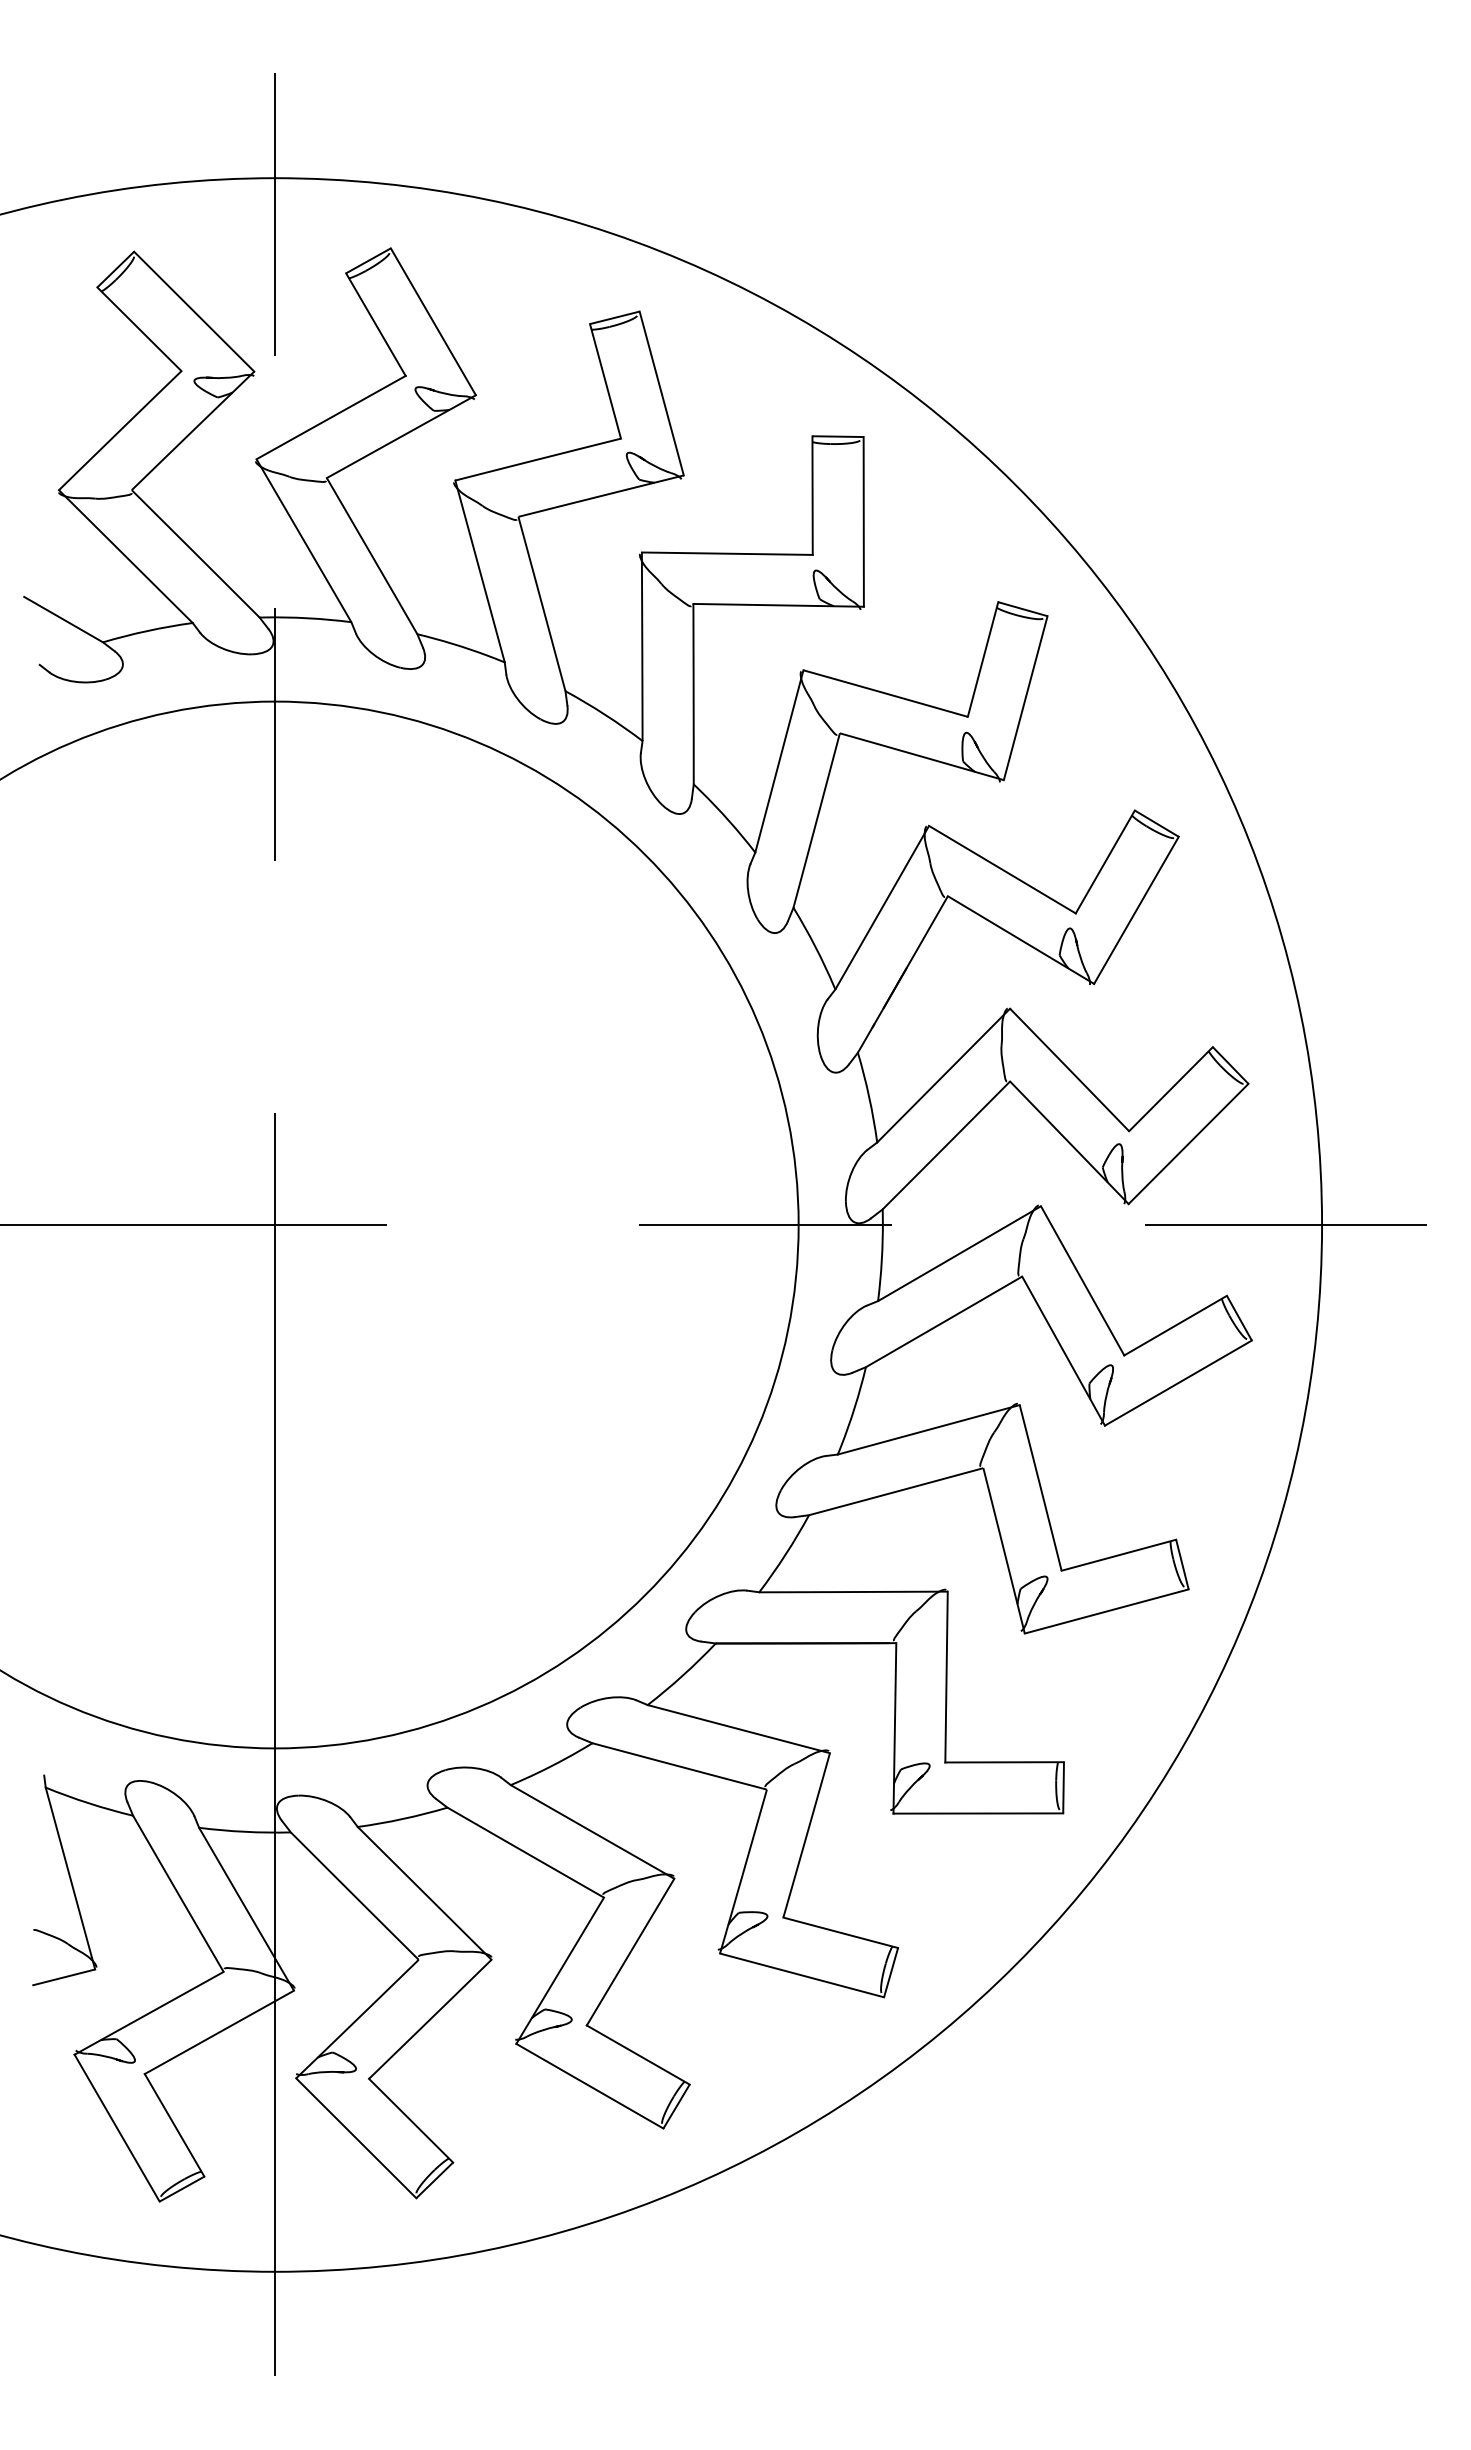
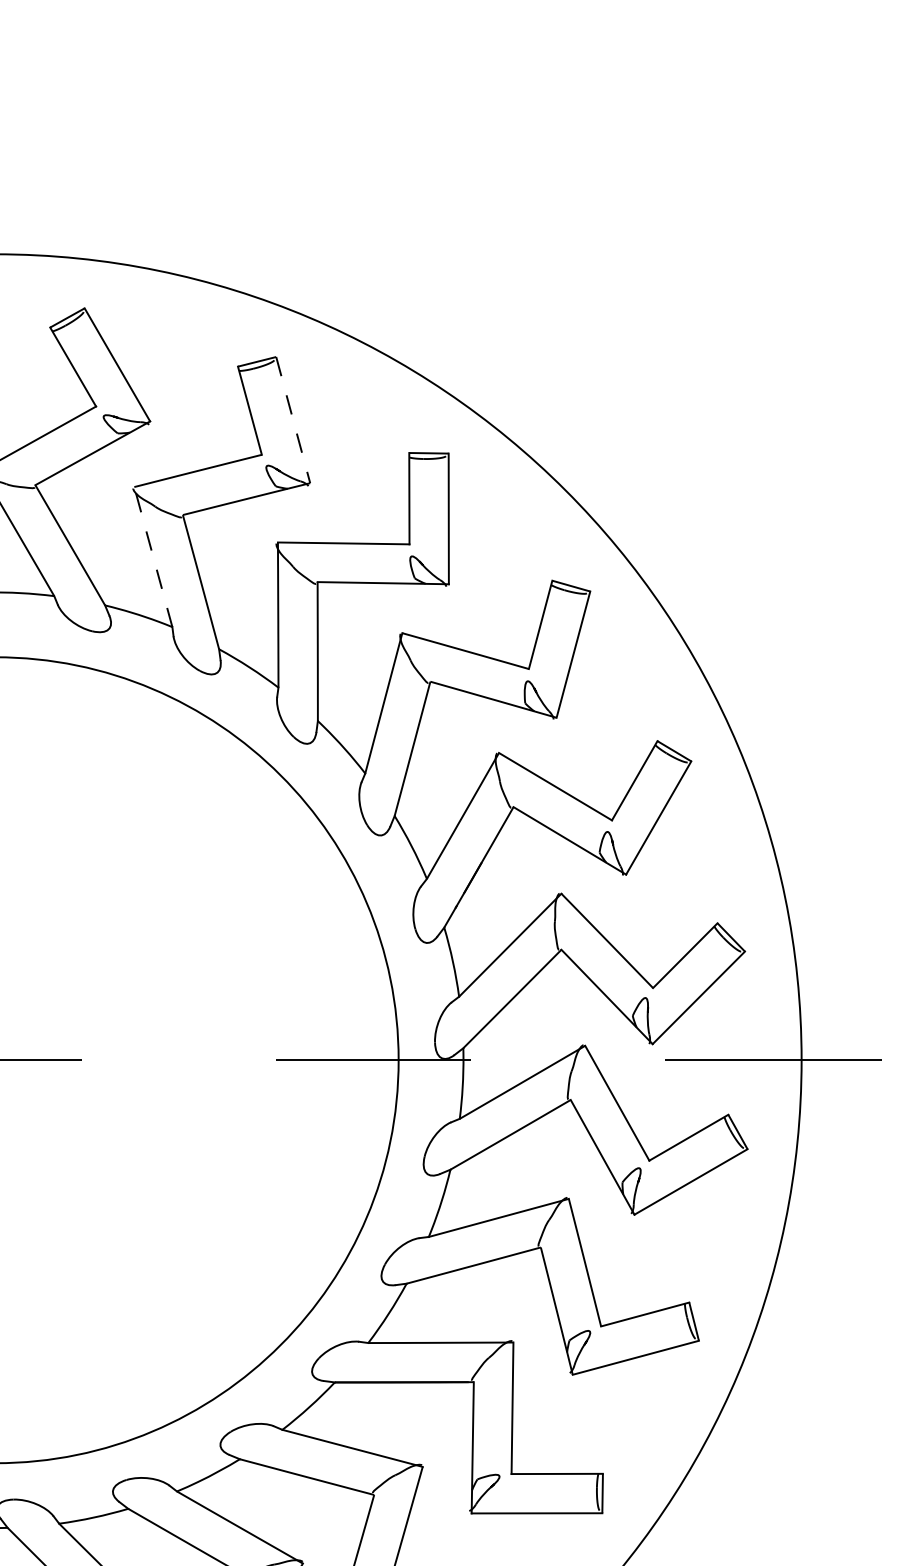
line: (661, 393) -> (293, 420), solid -> dashed
line: (479, 570) -> (152, 556), solid -> dashed

